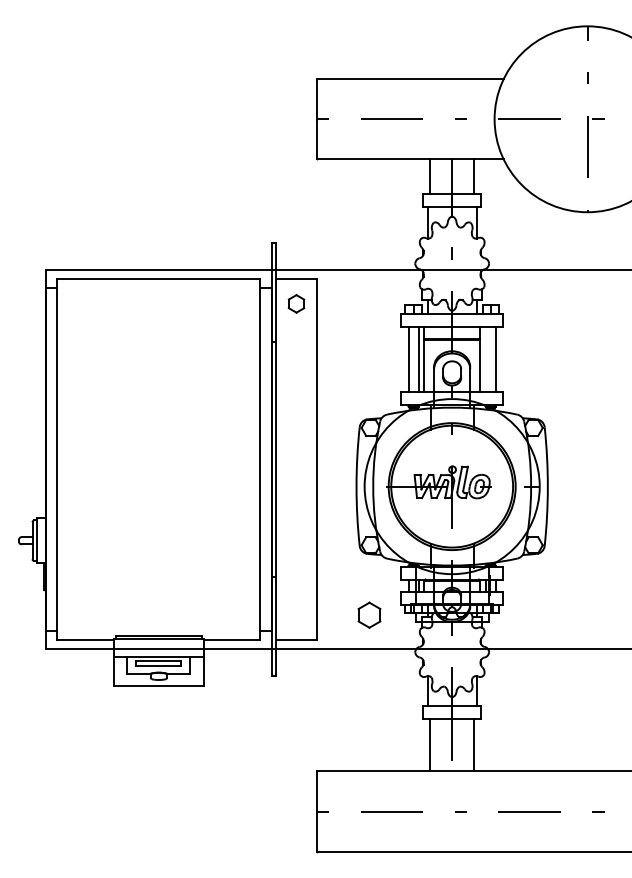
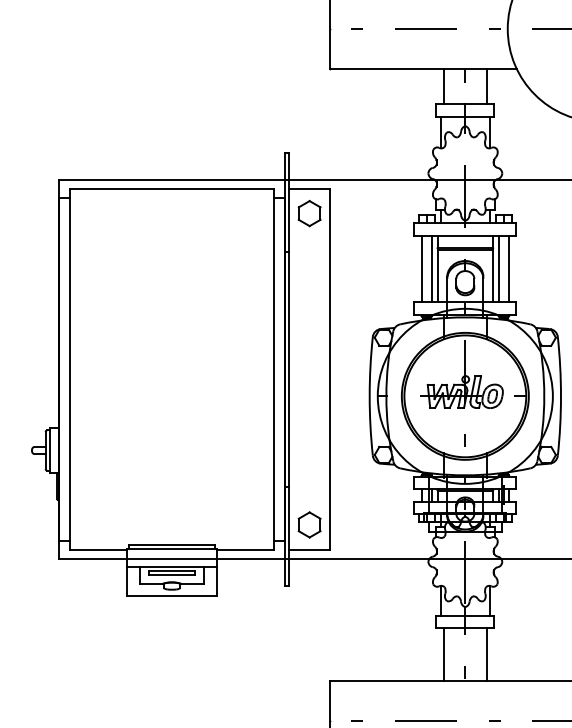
part: (296, 303) -> (309, 213), size x1.43
line: (485, 359) -> (498, 269), added
part: (369, 614) -> (309, 524), moved

